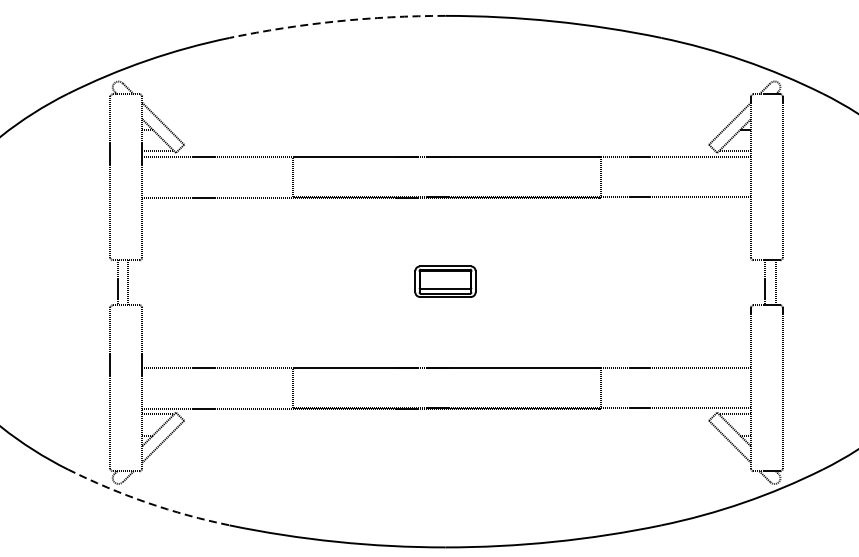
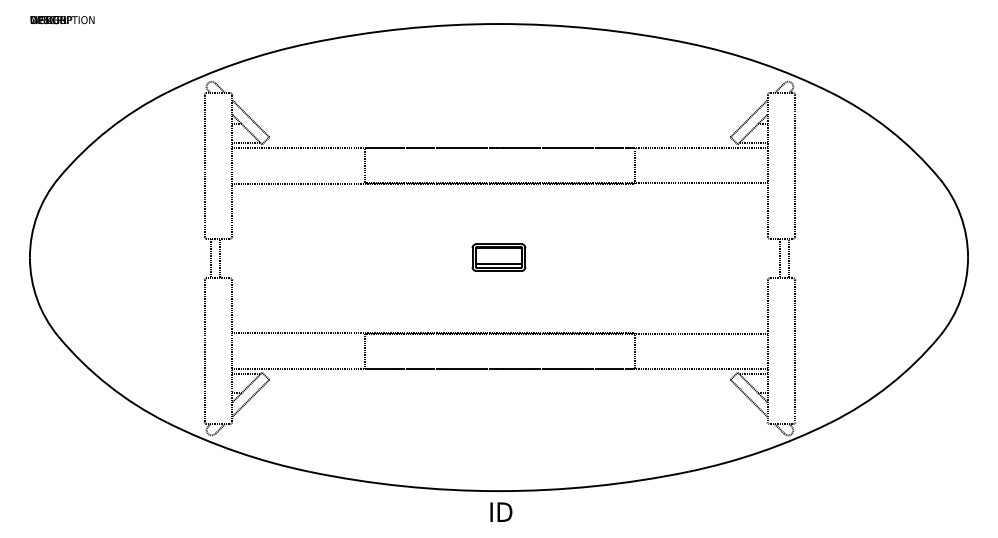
arc: (336, 20) -> (403, 28), dashed -> solid
arc: (146, 502) -> (236, 451), dashed -> solid

